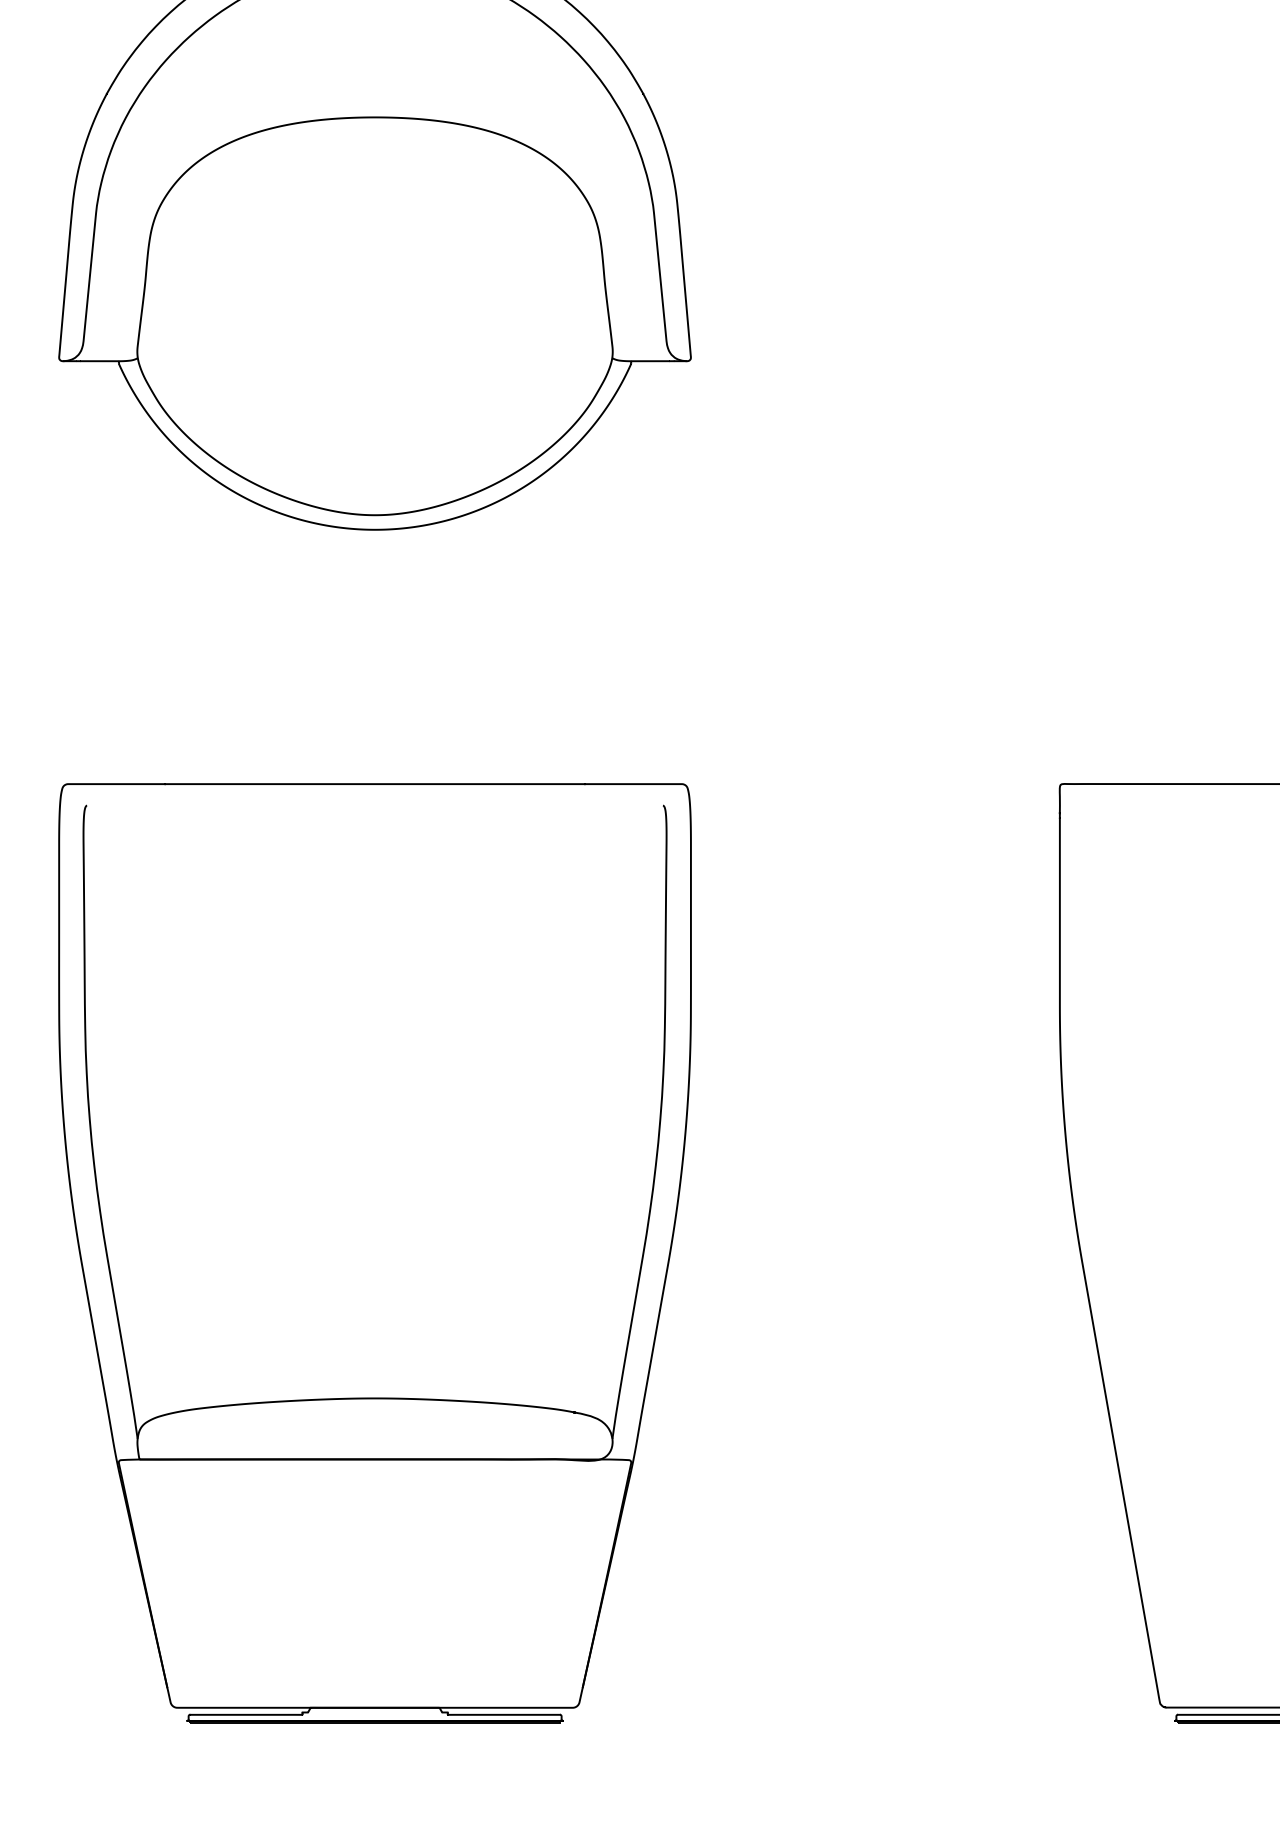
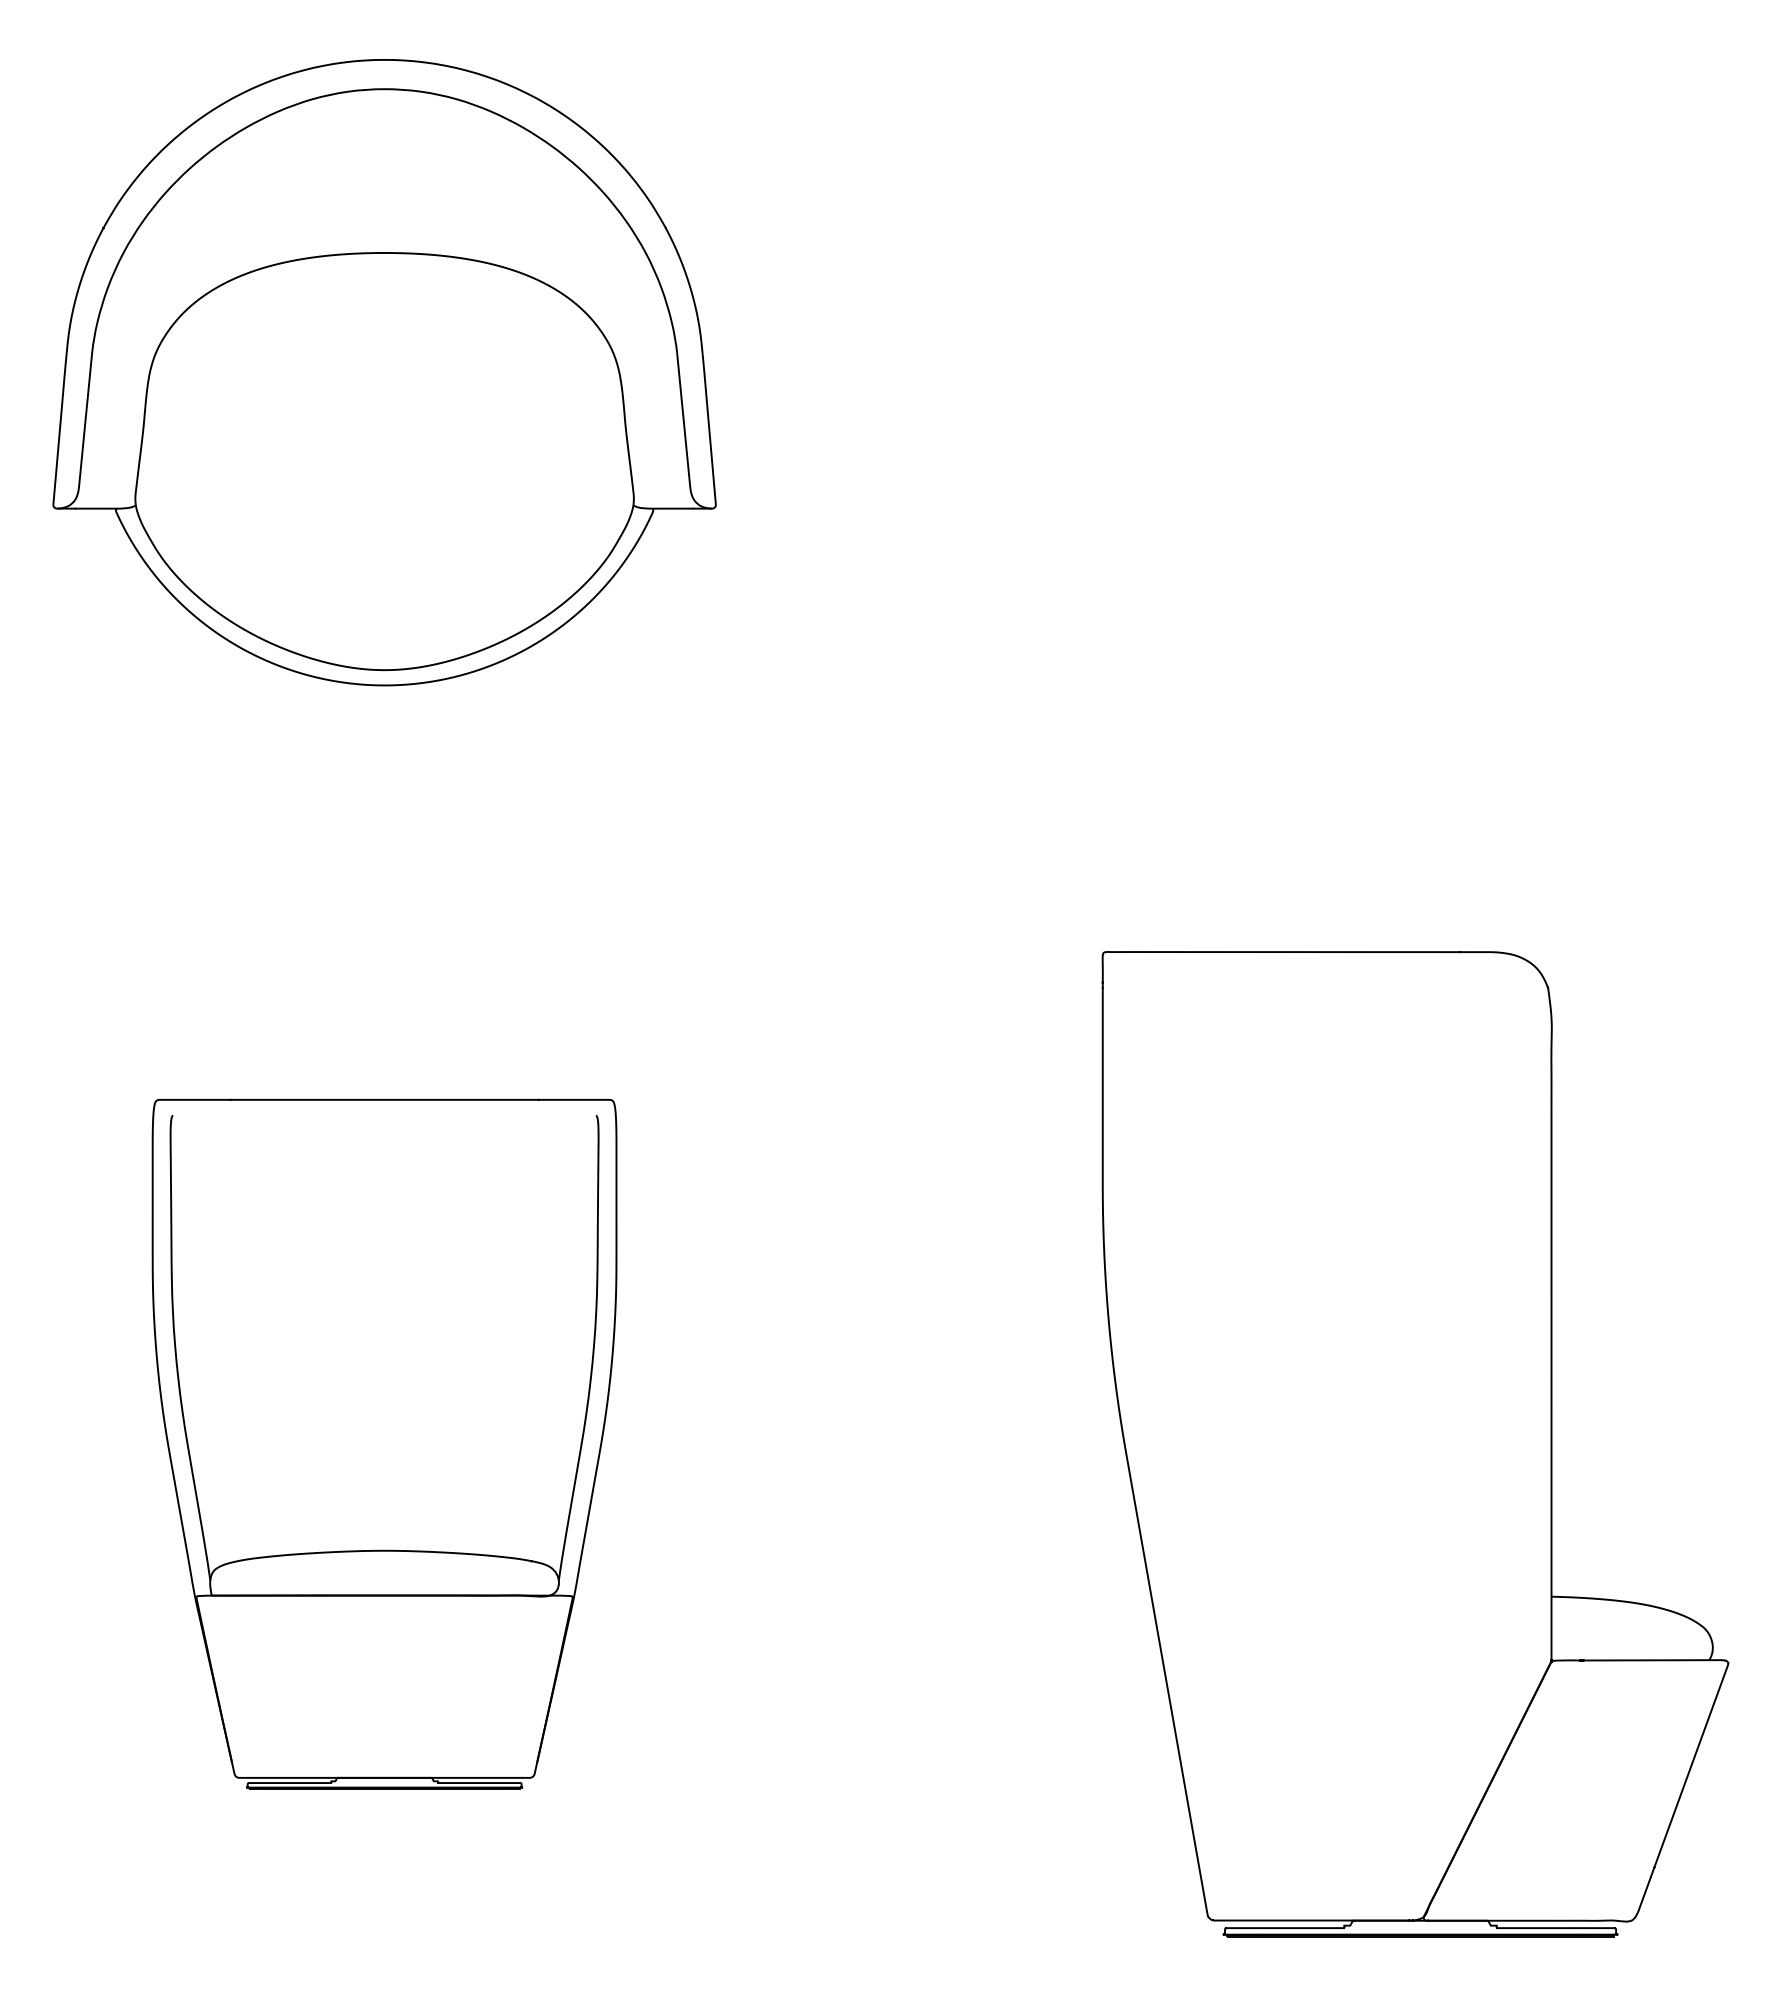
part: (374, 1253) -> (384, 1444), size x0.7

